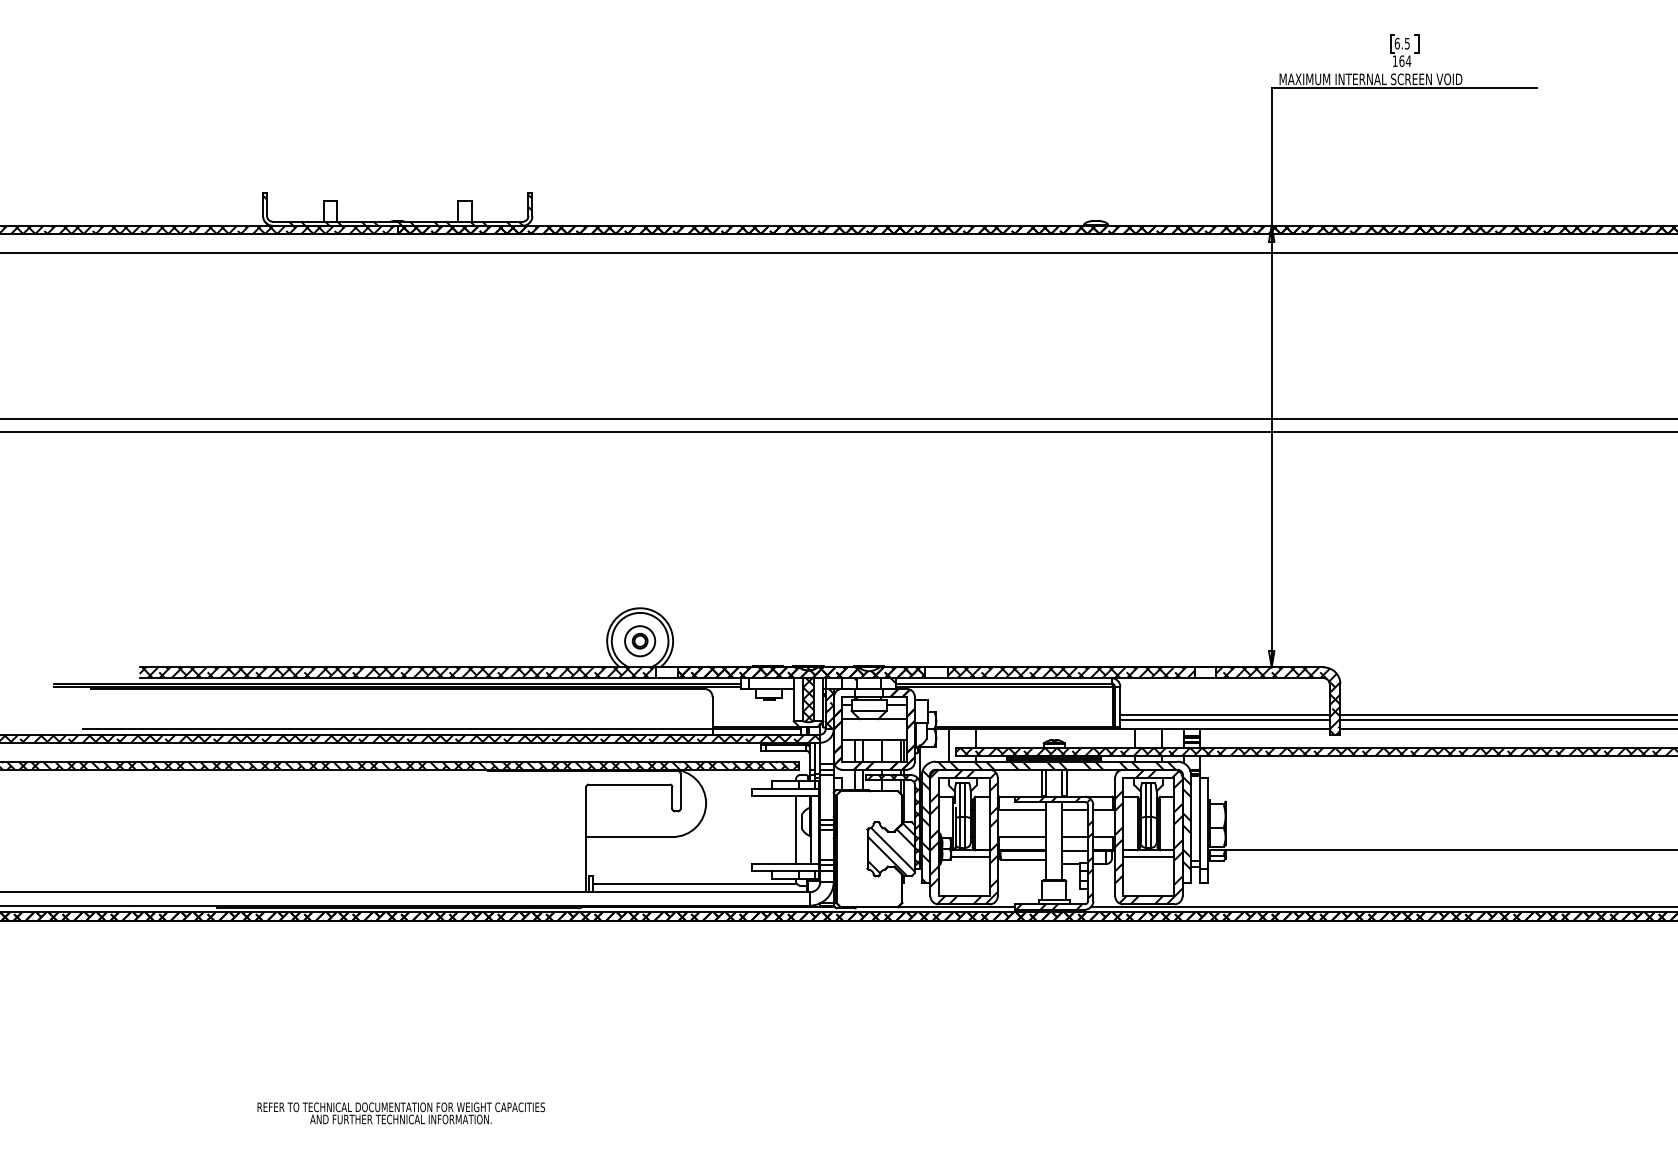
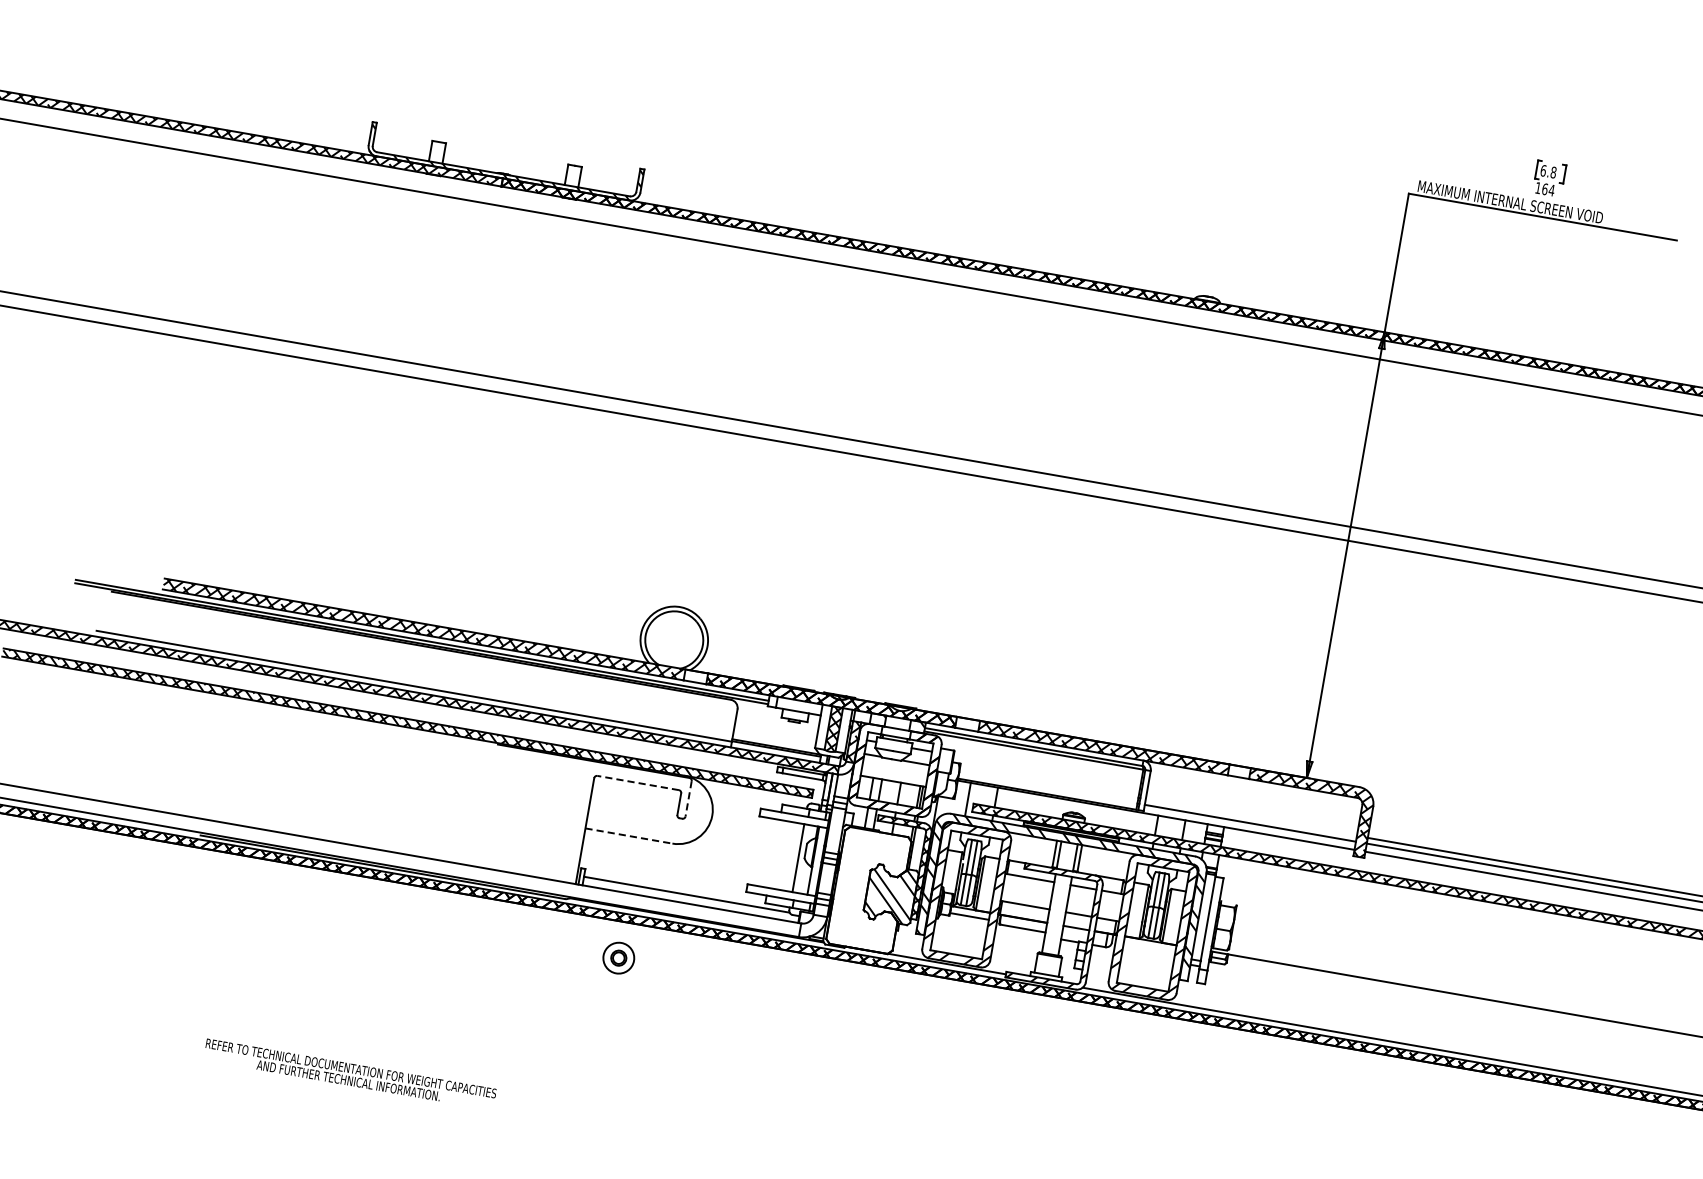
text: (1406, 43) -> (1552, 172), 6.5 -> 6.8
part: (640, 641) -> (619, 958), moved
line: (1224, 714) -> (1250, 817), removed
line: (628, 784) -> (637, 782), solid -> dashed
line: (680, 791) -> (688, 799), solid -> dashed
line: (629, 837) -> (628, 836), solid -> dashed
line: (1148, 857) -> (1149, 948), removed

